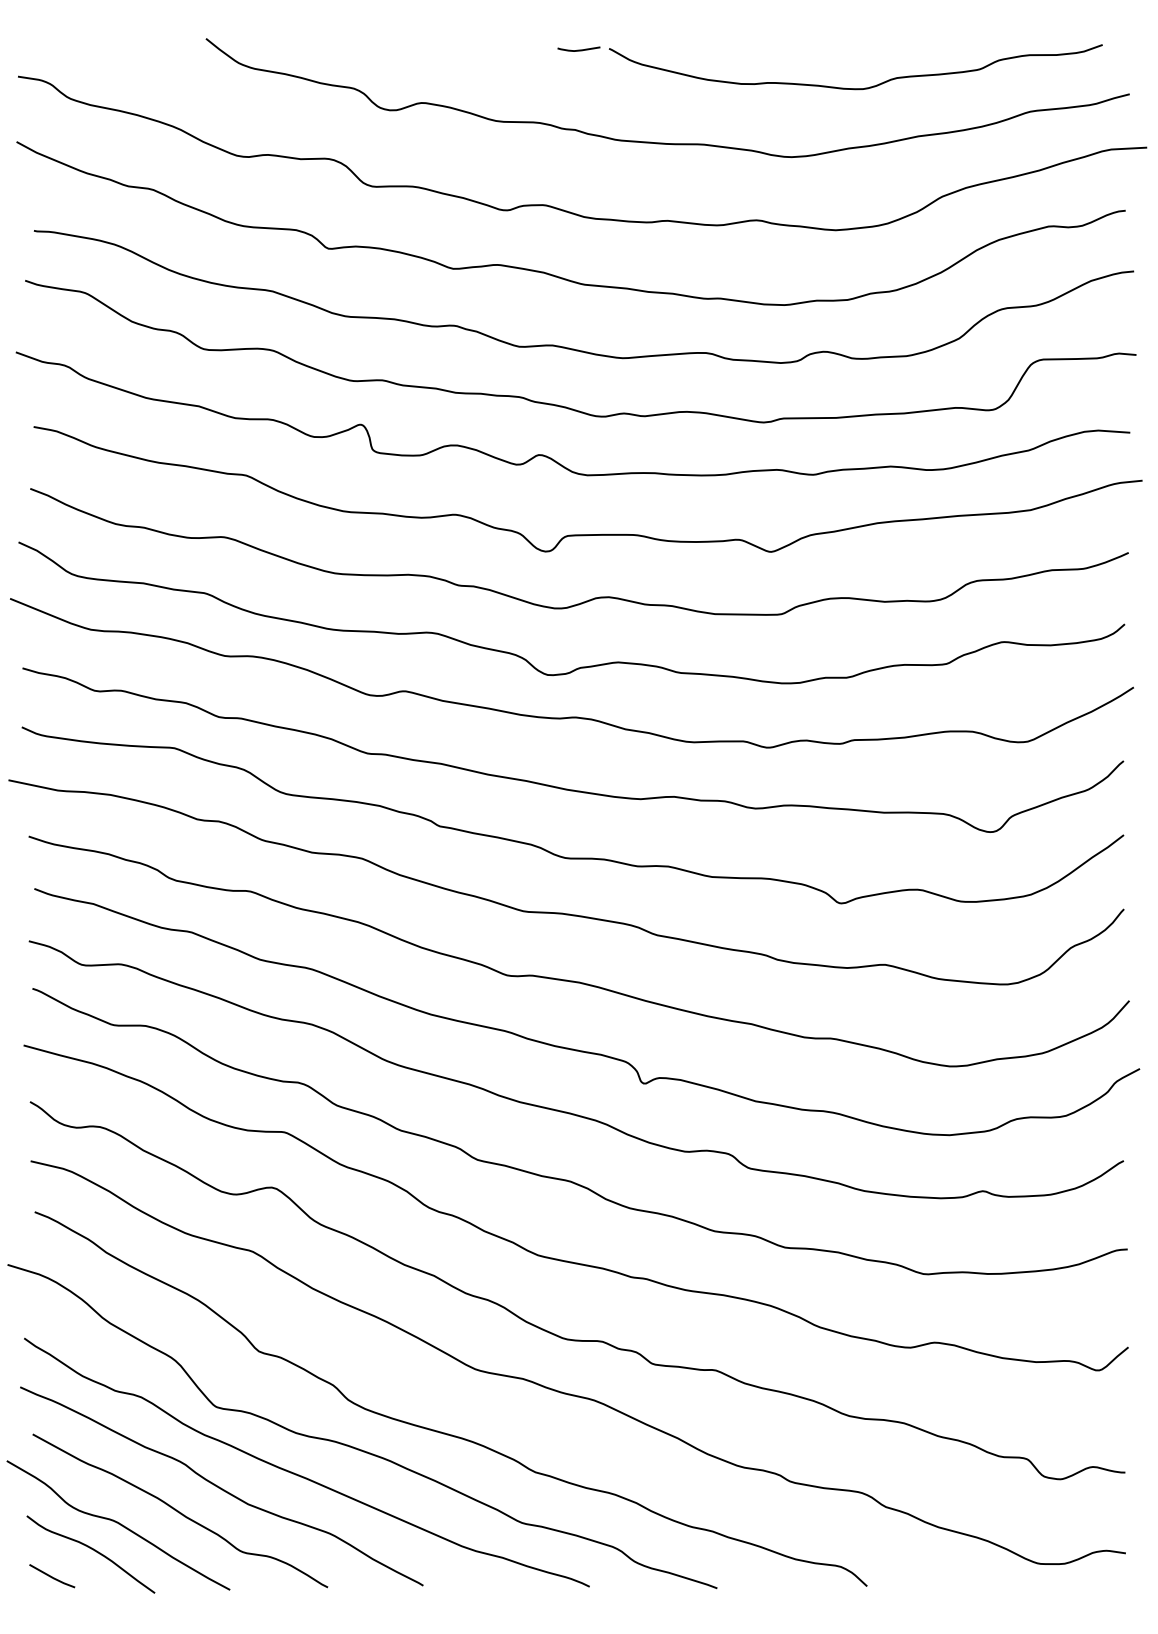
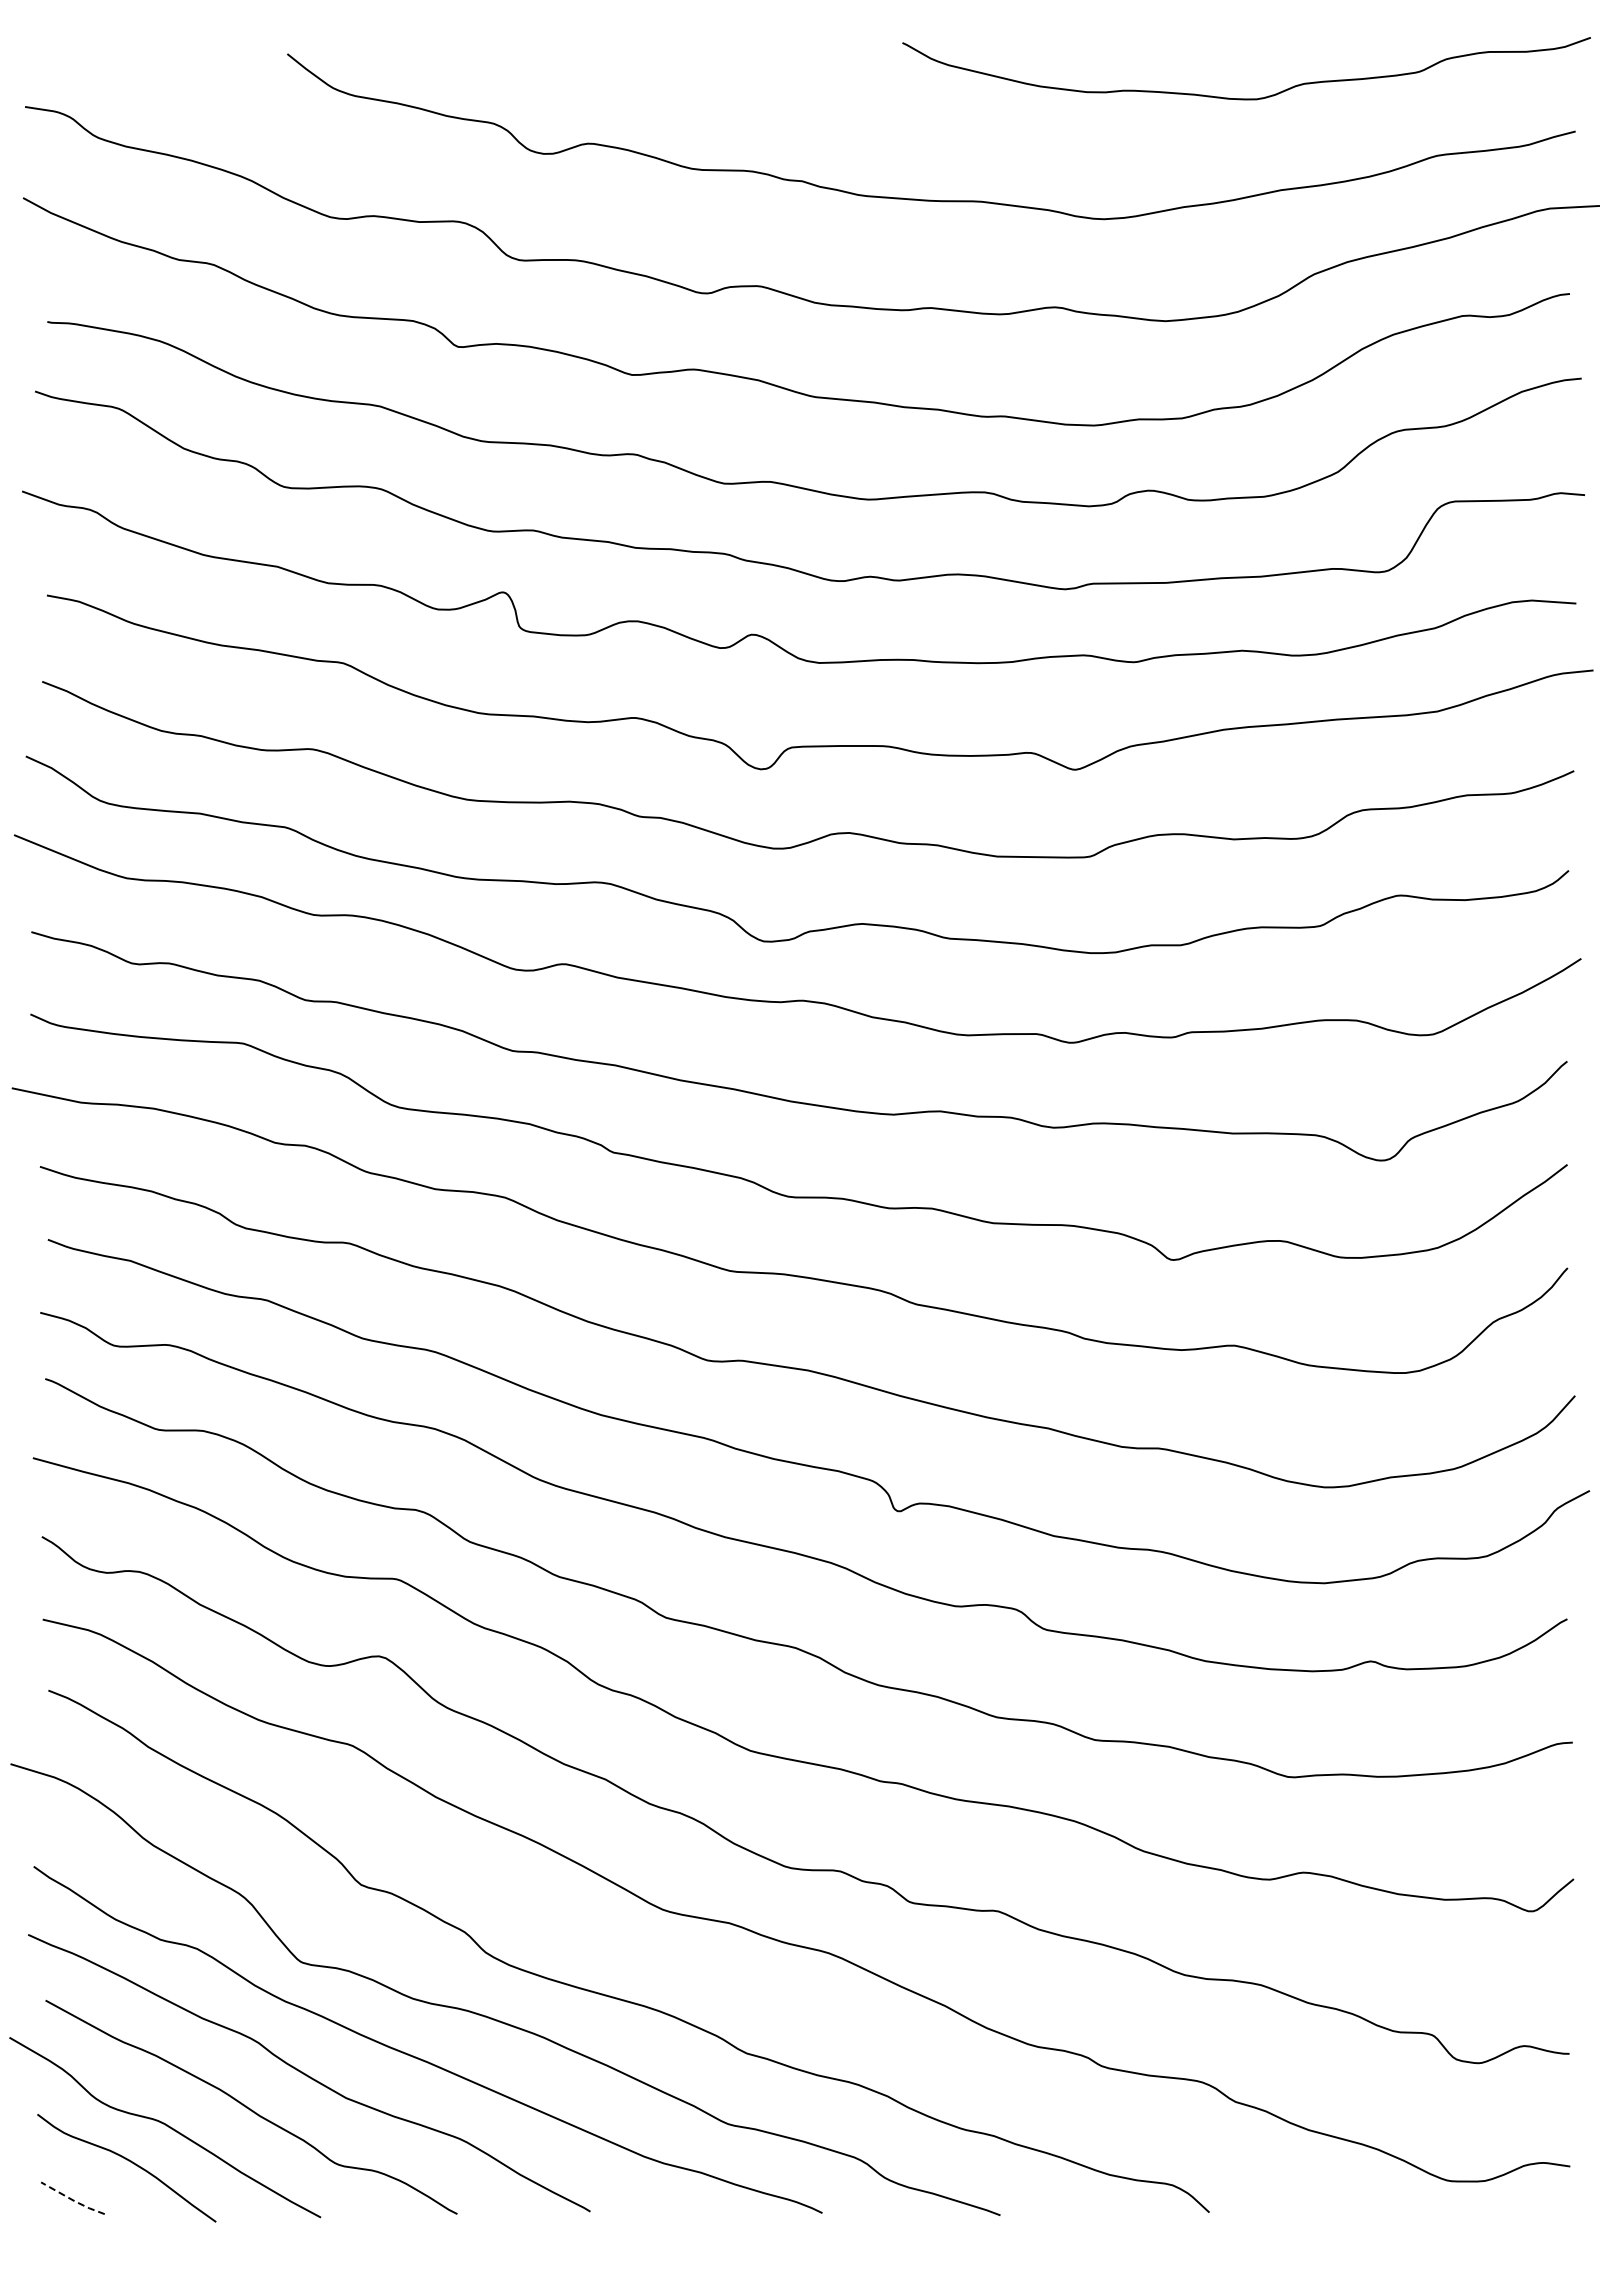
curve: (579, 49) -> (807, 69), removed
curve: (855, 88) -> (1246, 98), moved
line: (52, 1577) -> (72, 2200), solid -> dashed

